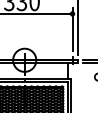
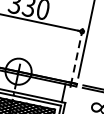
line: (72, 28) -> (78, 47), solid -> dashed

